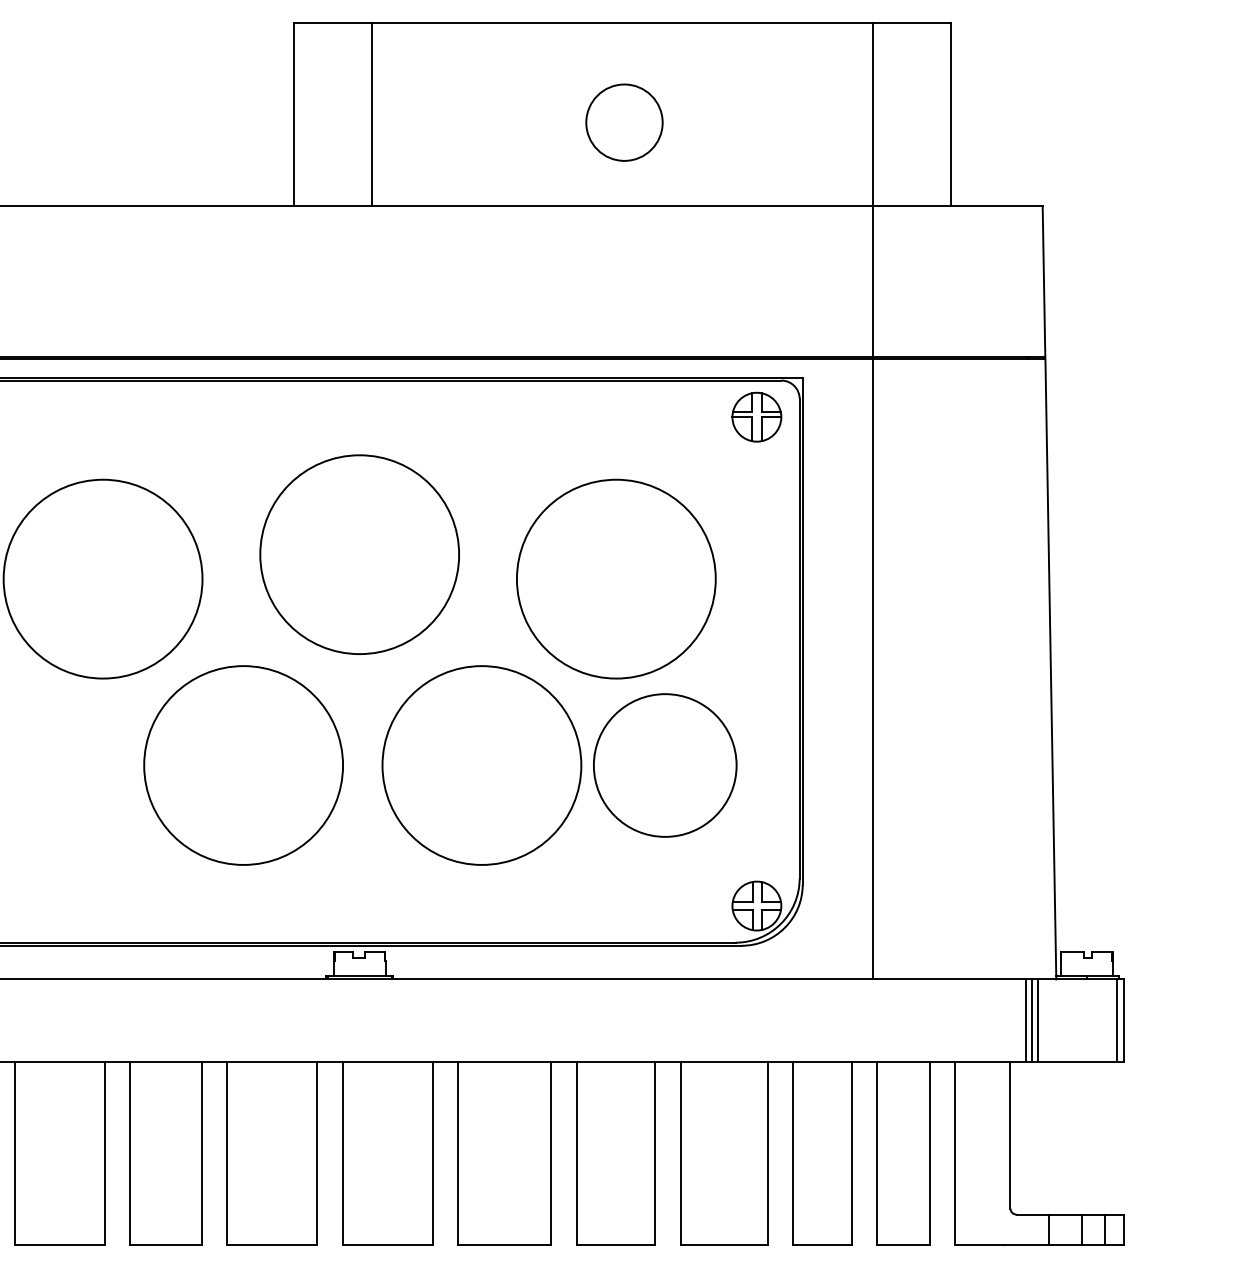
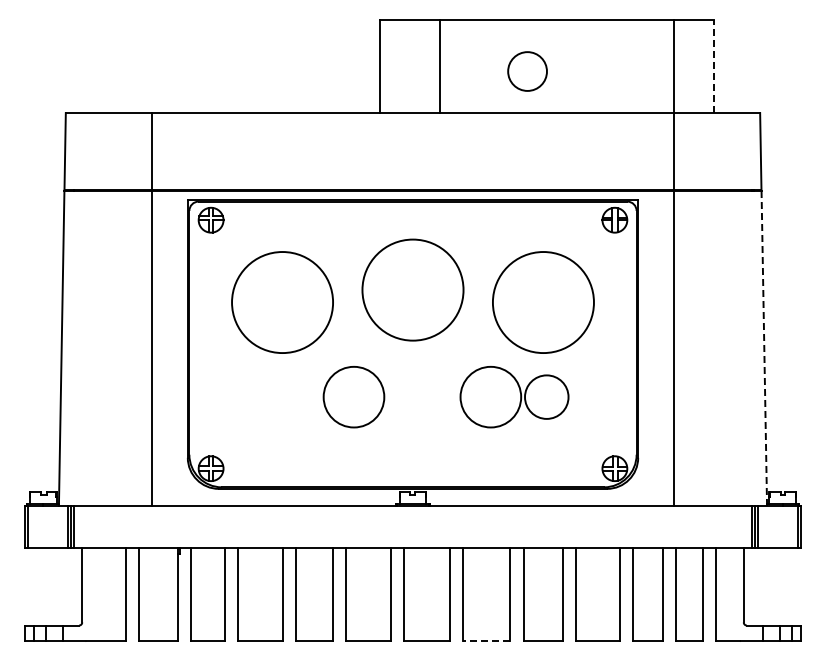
line: (372, 114) -> (440, 66), moved
line: (950, 114) -> (713, 66), solid -> dashed
circle: (624, 122) -> (527, 71), moved
line: (1051, 669) -> (764, 348), solid -> dashed
circle: (242, 764) -> (353, 396), size x0.6
part: (559, 764) -> (514, 396), size x0.6
line: (504, 1246) -> (486, 641), solid -> dashed

